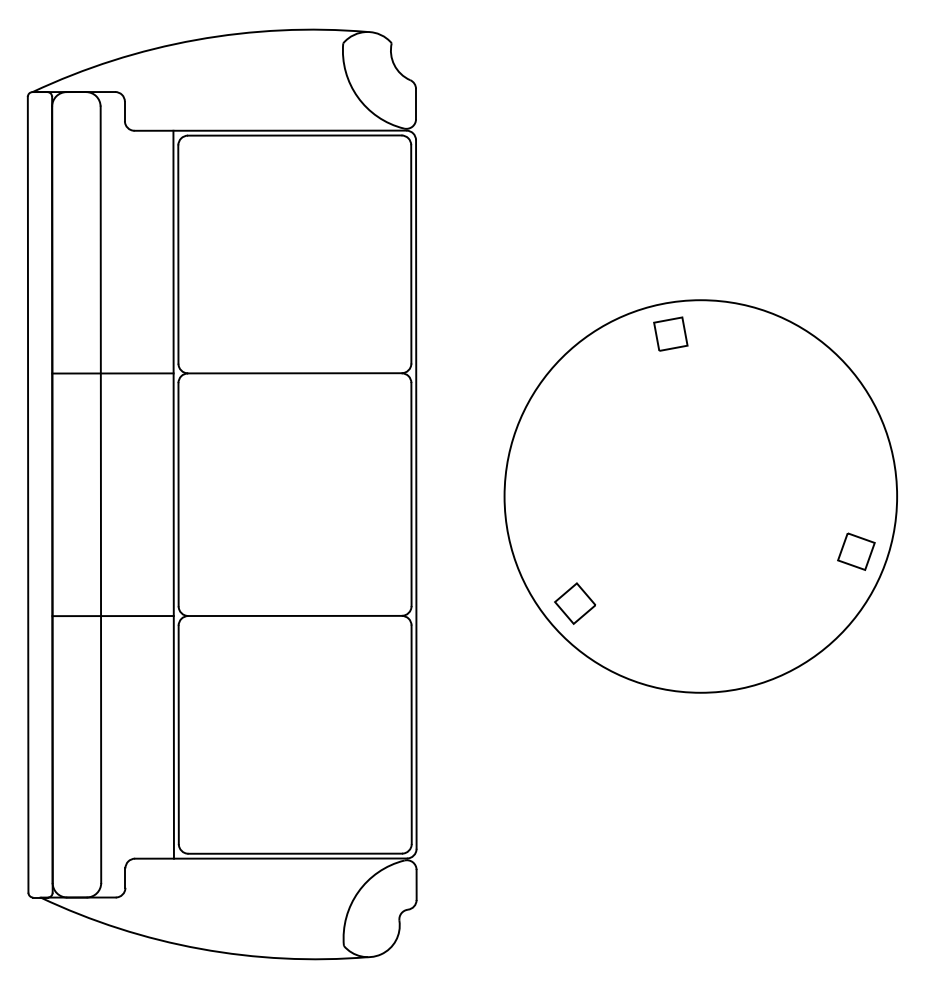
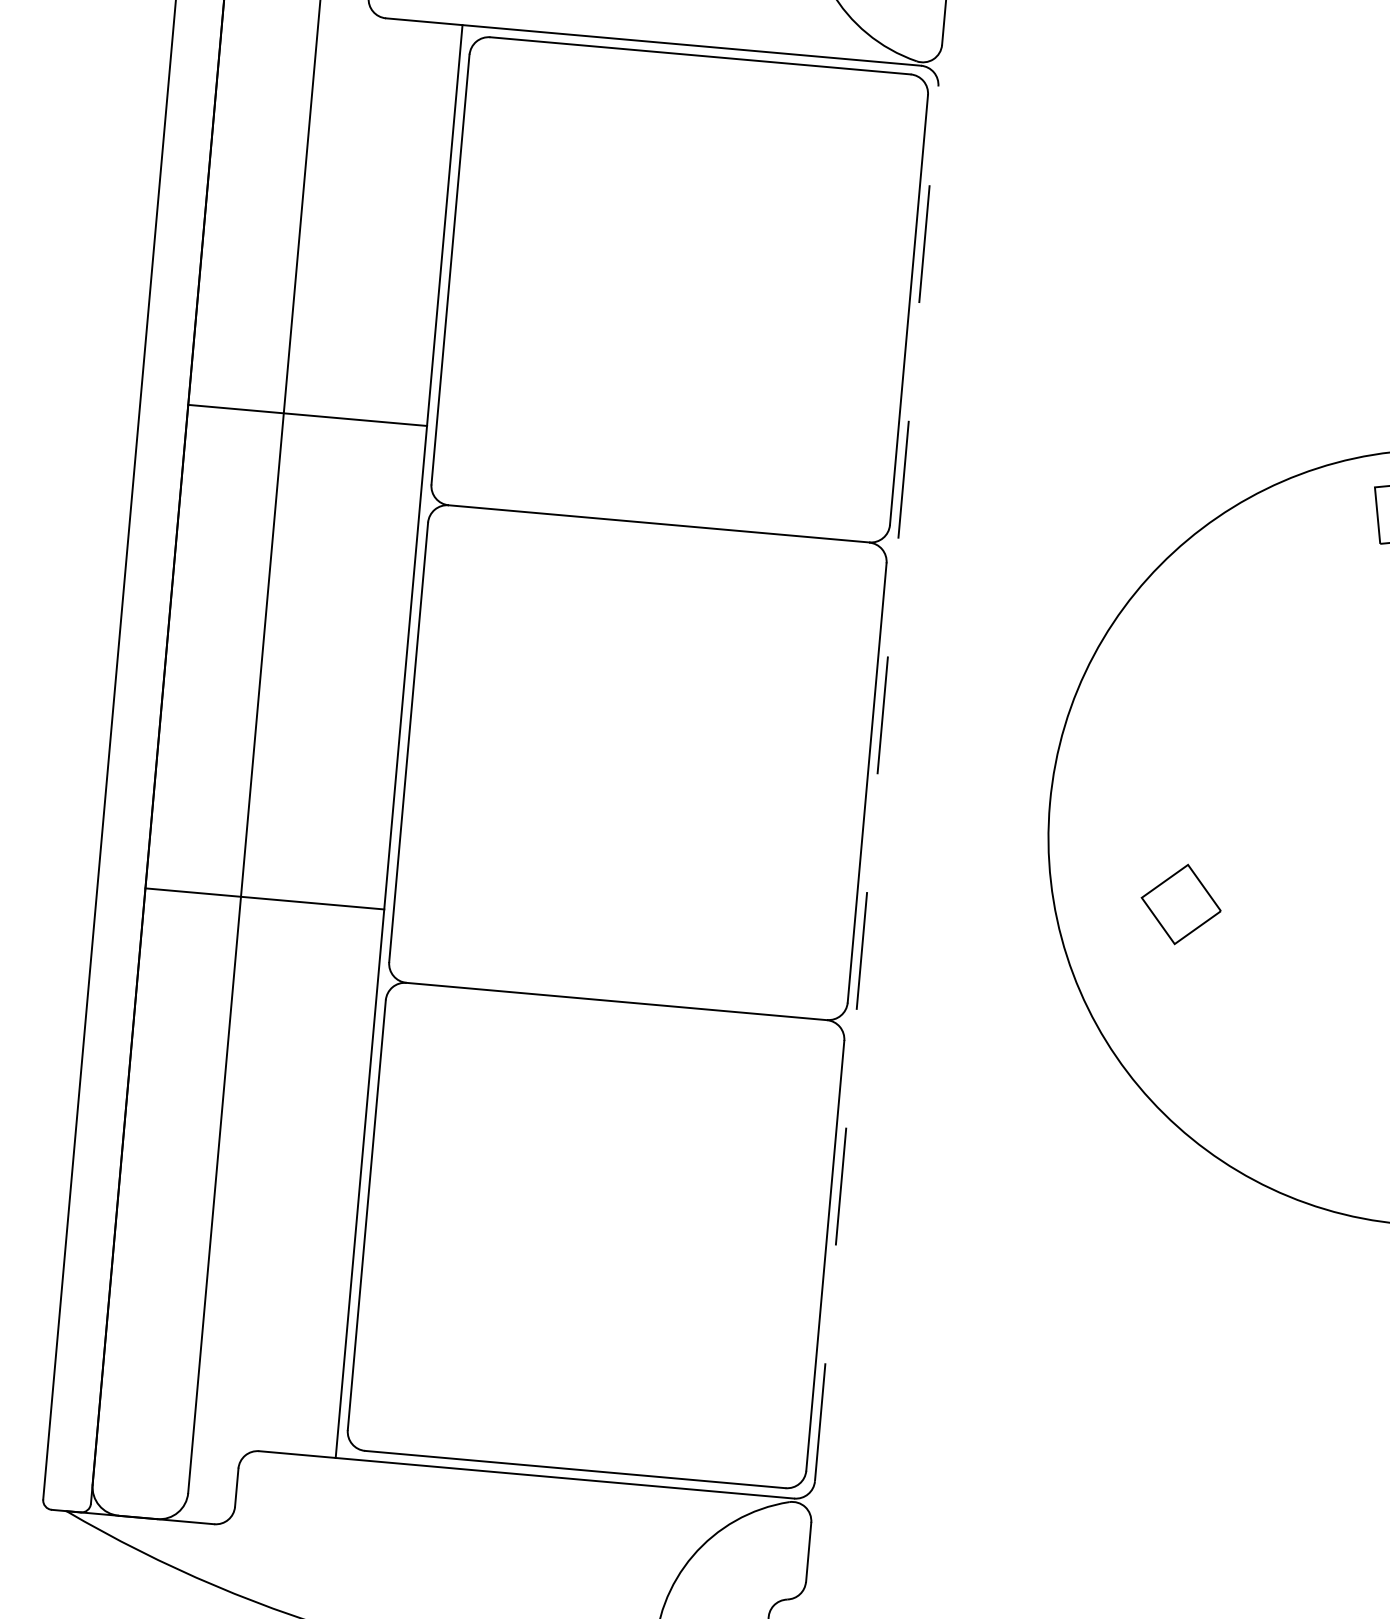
line: (112, 373) -> (306, 415), moved
line: (416, 494) -> (877, 783), solid -> dashed
part: (574, 603) -> (1179, 904), moved
line: (112, 616) -> (263, 899), moved

